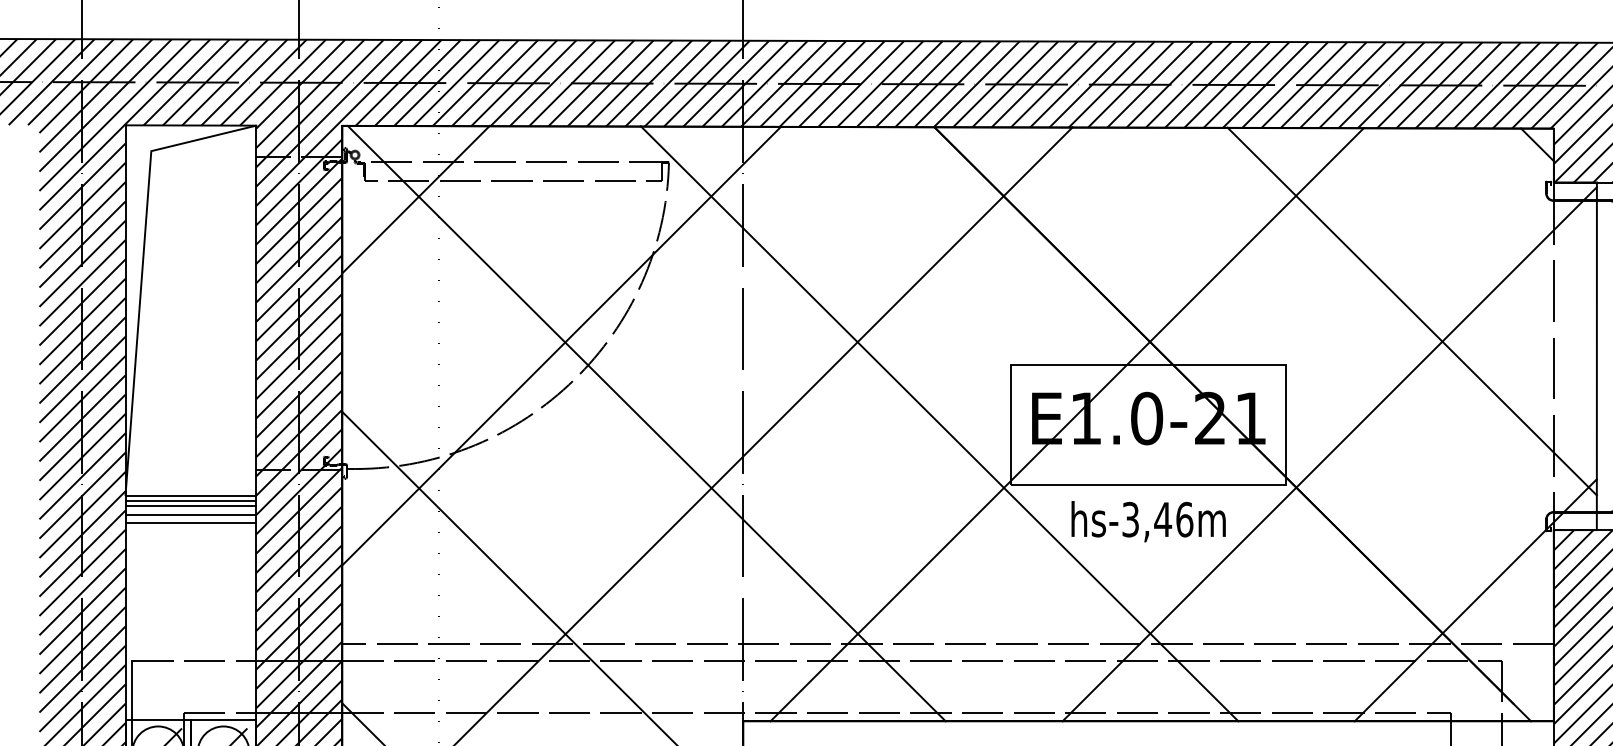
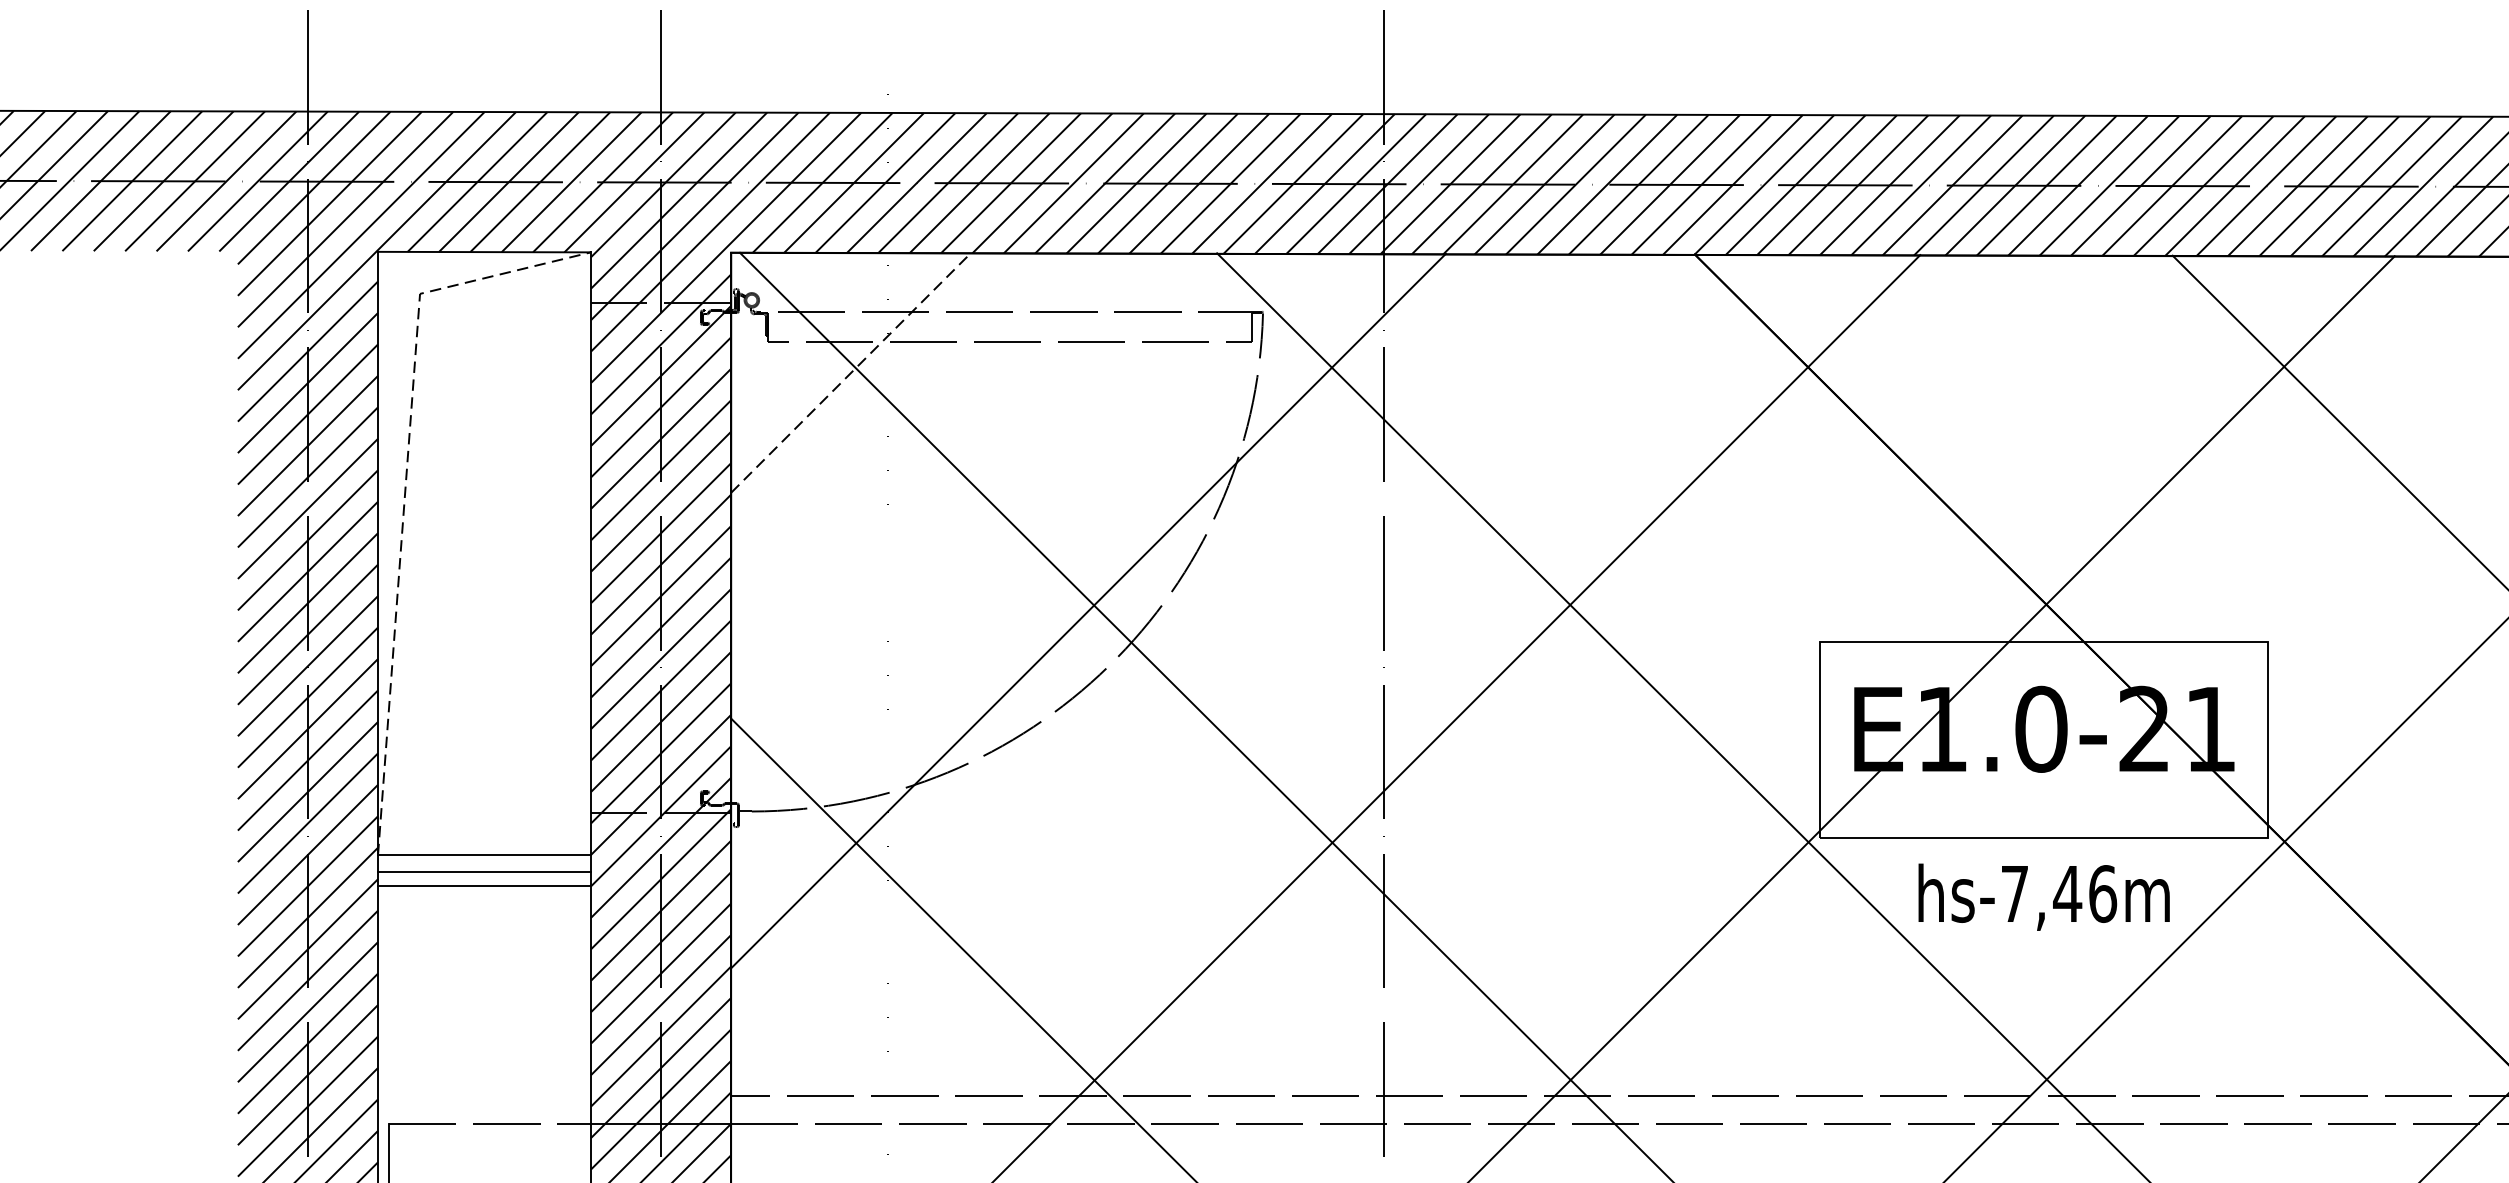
line: (416, 199) -> (851, 372), solid -> dashed
line: (142, 268) -> (405, 484), solid -> dashed
line: (190, 501) -> (483, 864), removed
text: (1130, 519) -> (2014, 893), hs-3,46m -> hs-7,46m
line: (190, 523) -> (483, 900), removed

